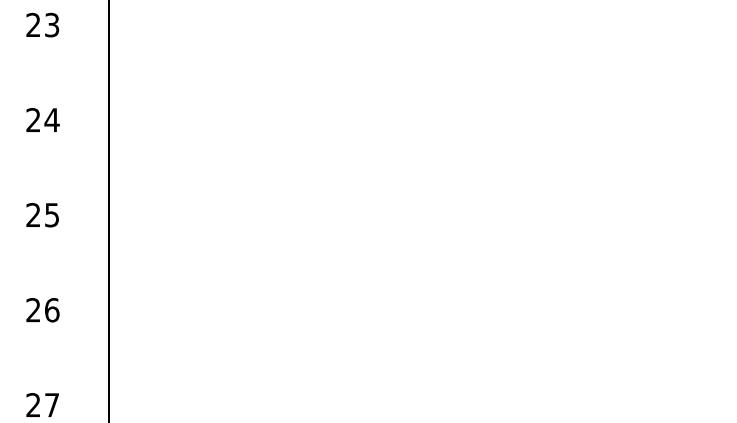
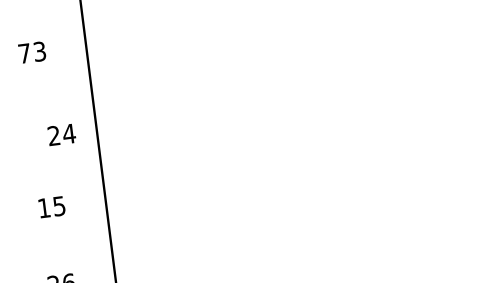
text: (33, 24) -> (24, 53), 23 -> 73
text: (42, 119) -> (61, 134), moved
text: (33, 214) -> (44, 207), 25 -> 15

